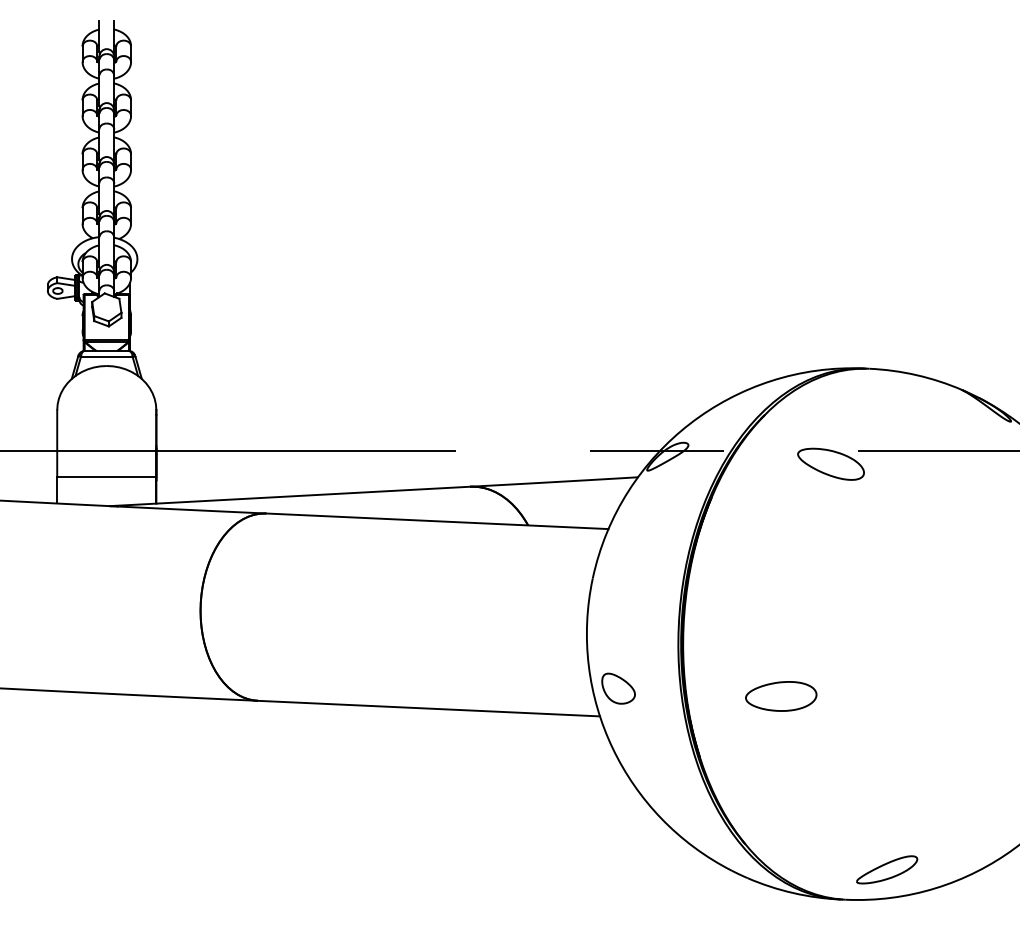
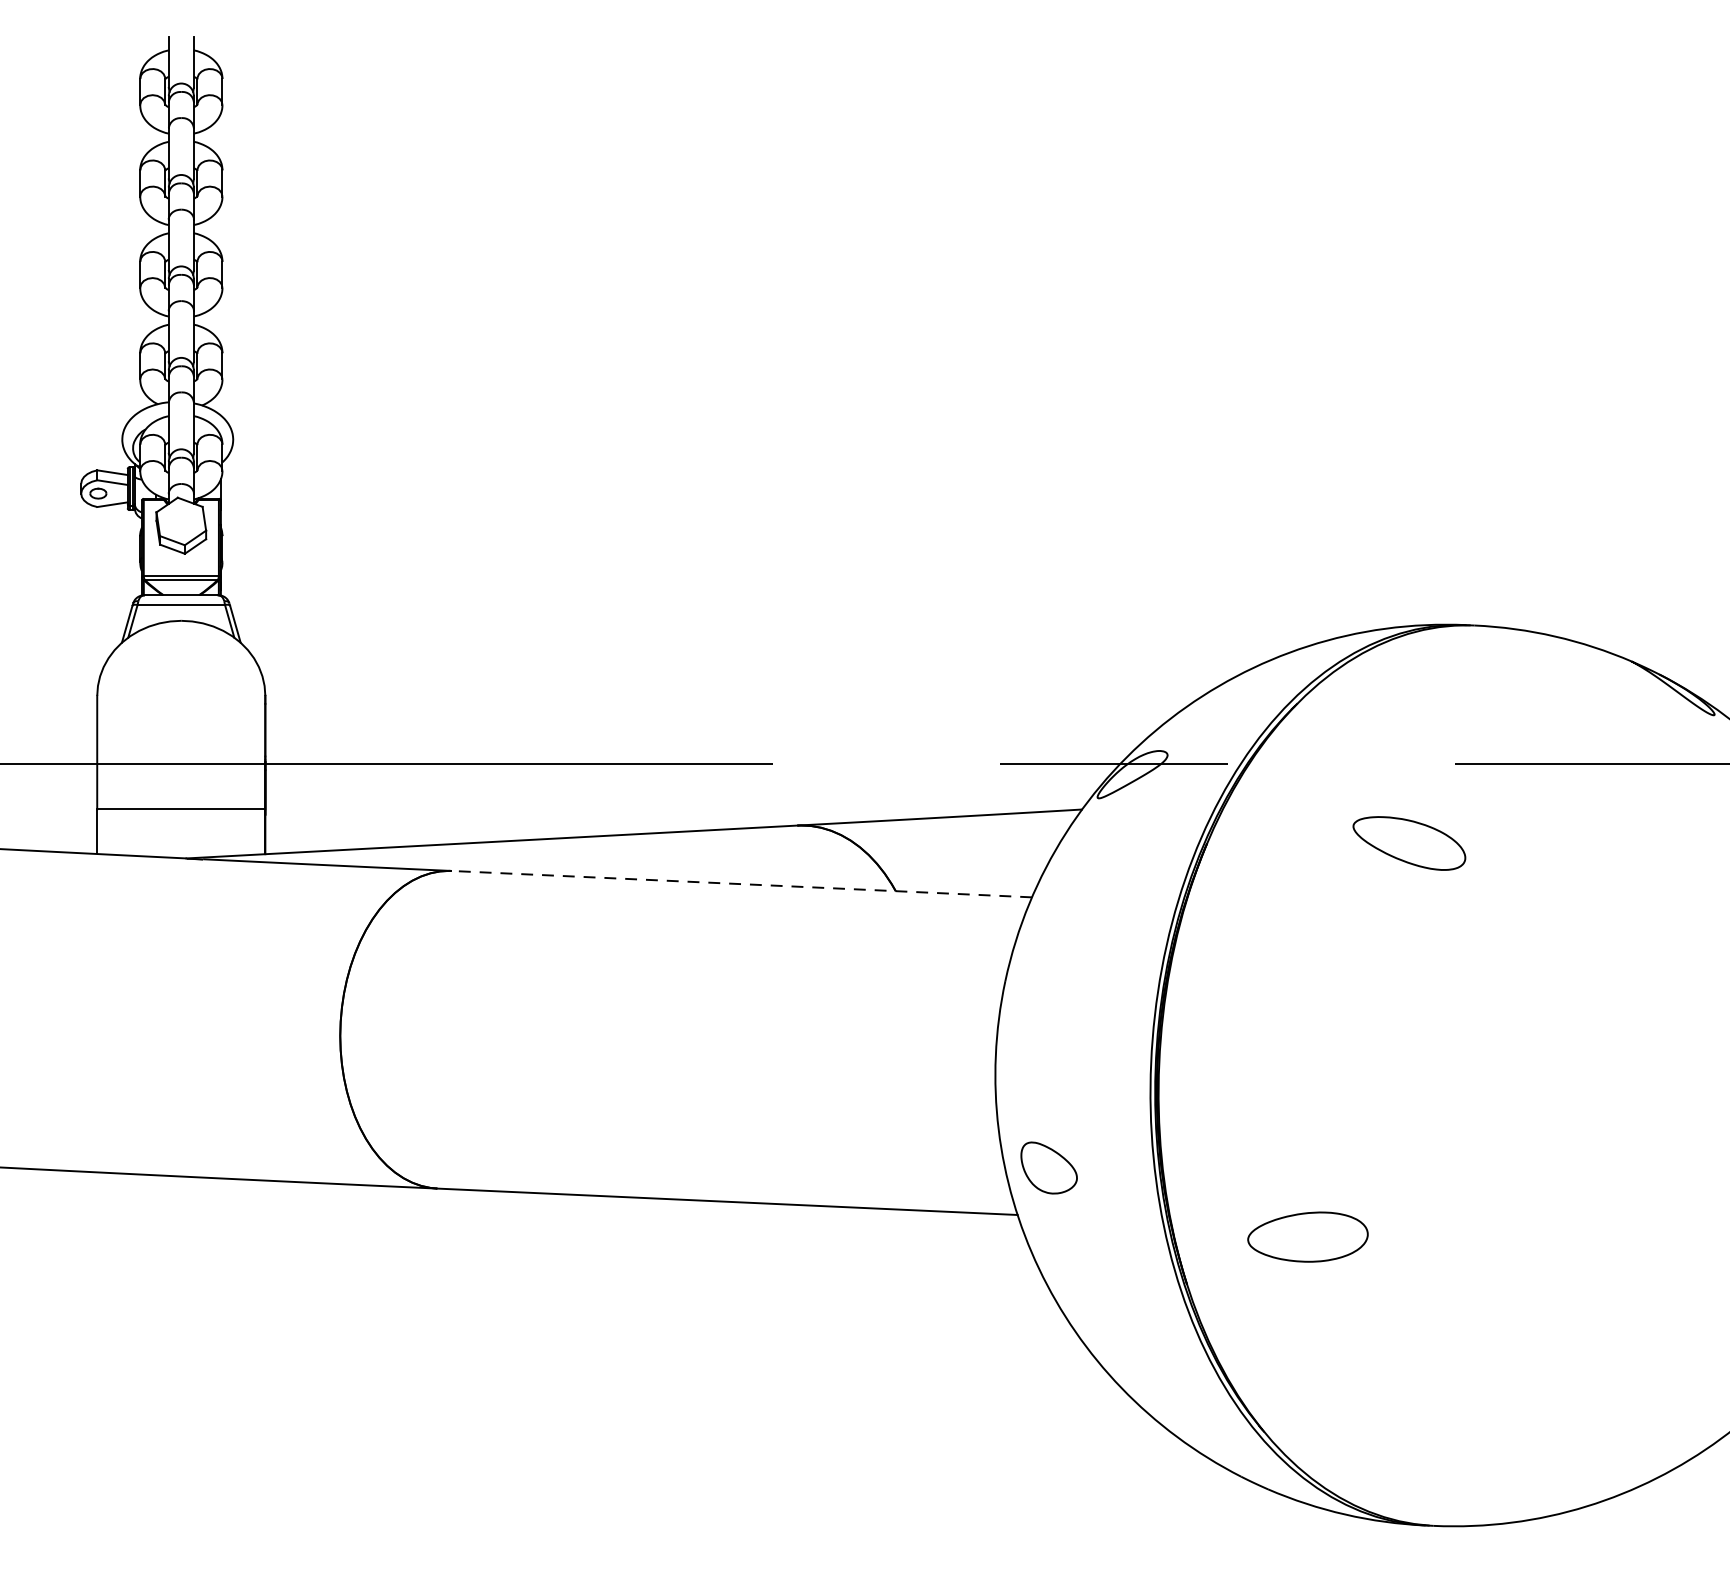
part: (830, 463) -> (1408, 842), moved
line: (436, 521) -> (740, 884), solid -> dashed
part: (781, 696) -> (1308, 1237), moved
part: (887, 869) -> (1505, 1474), removed

